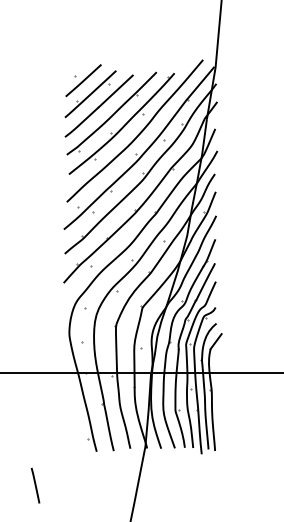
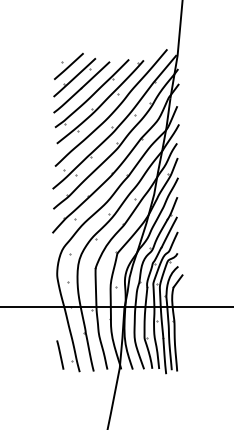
line: (35, 485) -> (60, 354), moved

